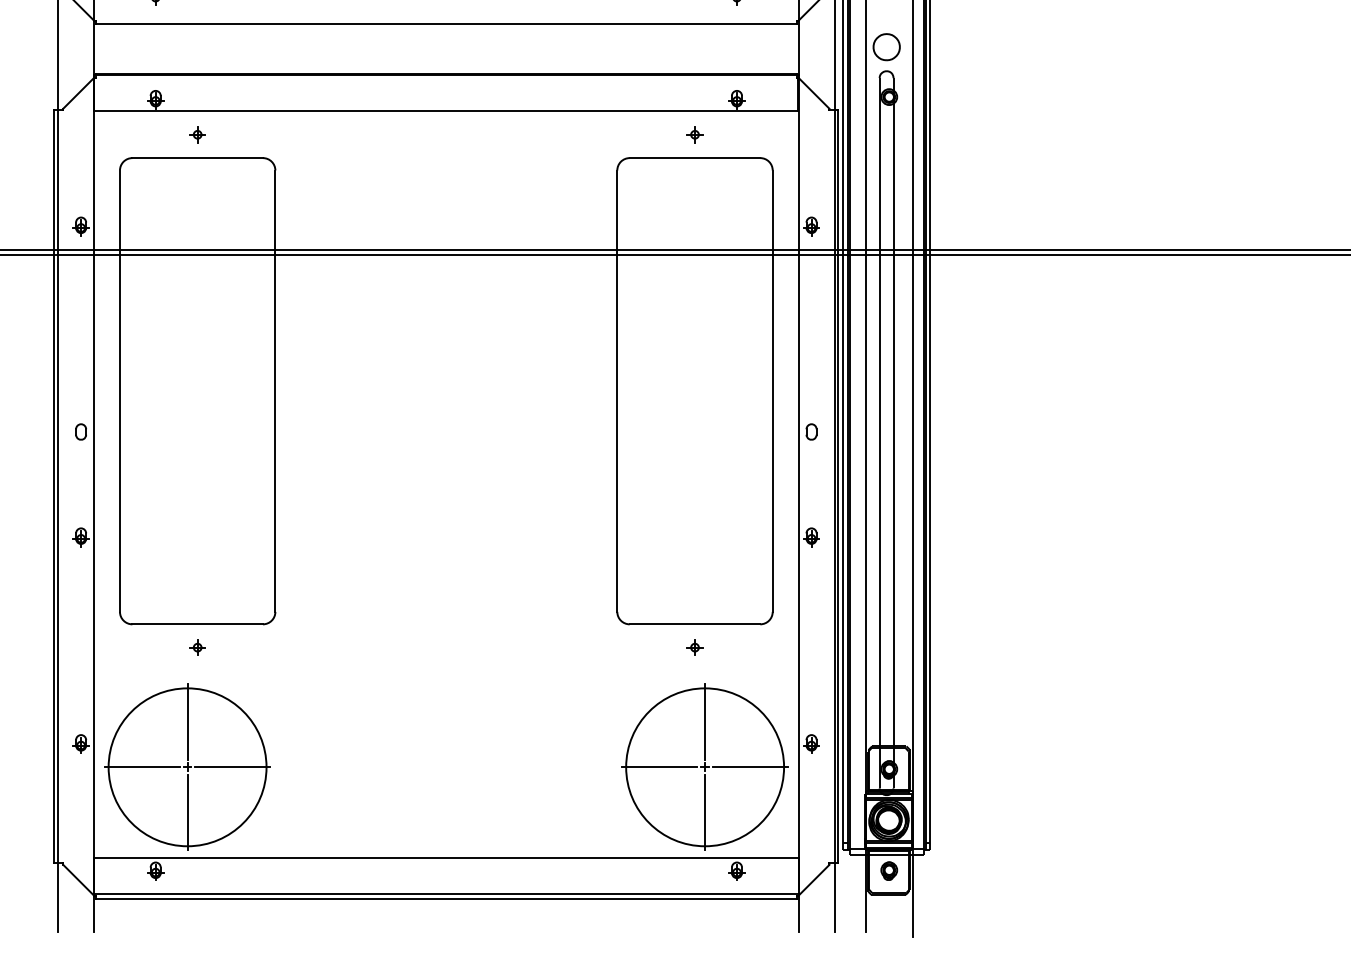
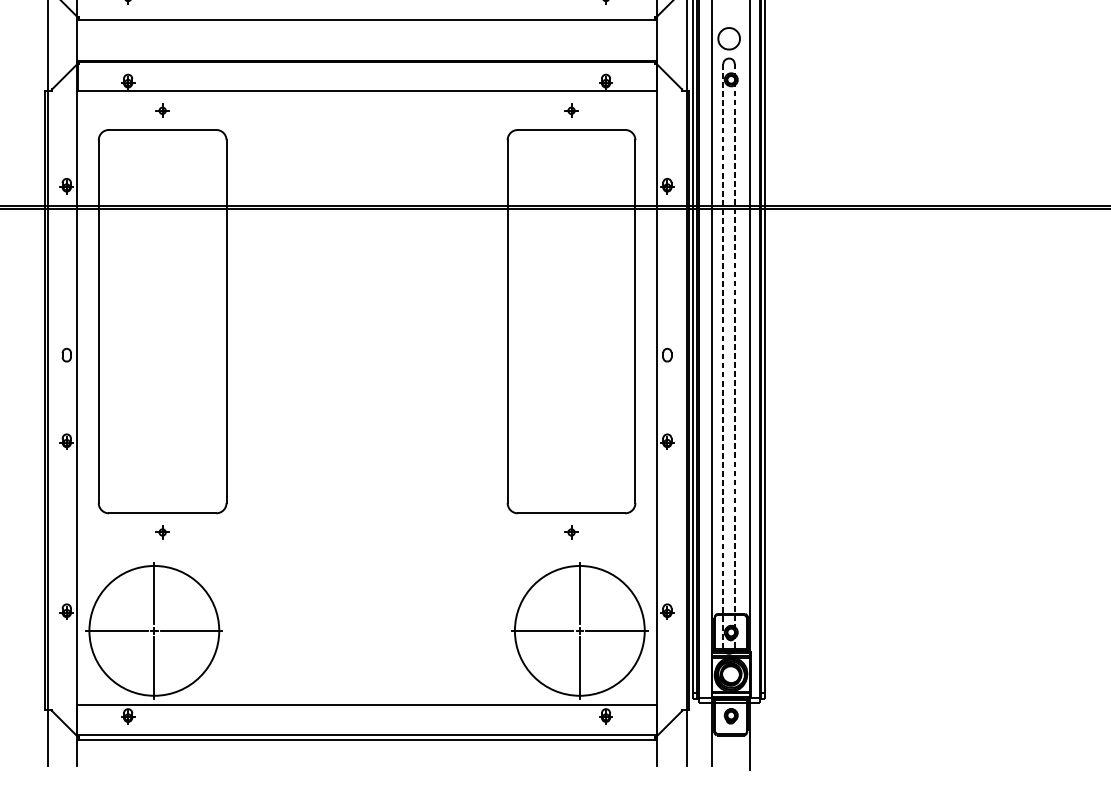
line: (893, 432) -> (734, 355), solid -> dashed
line: (879, 433) -> (723, 356), solid -> dashed

